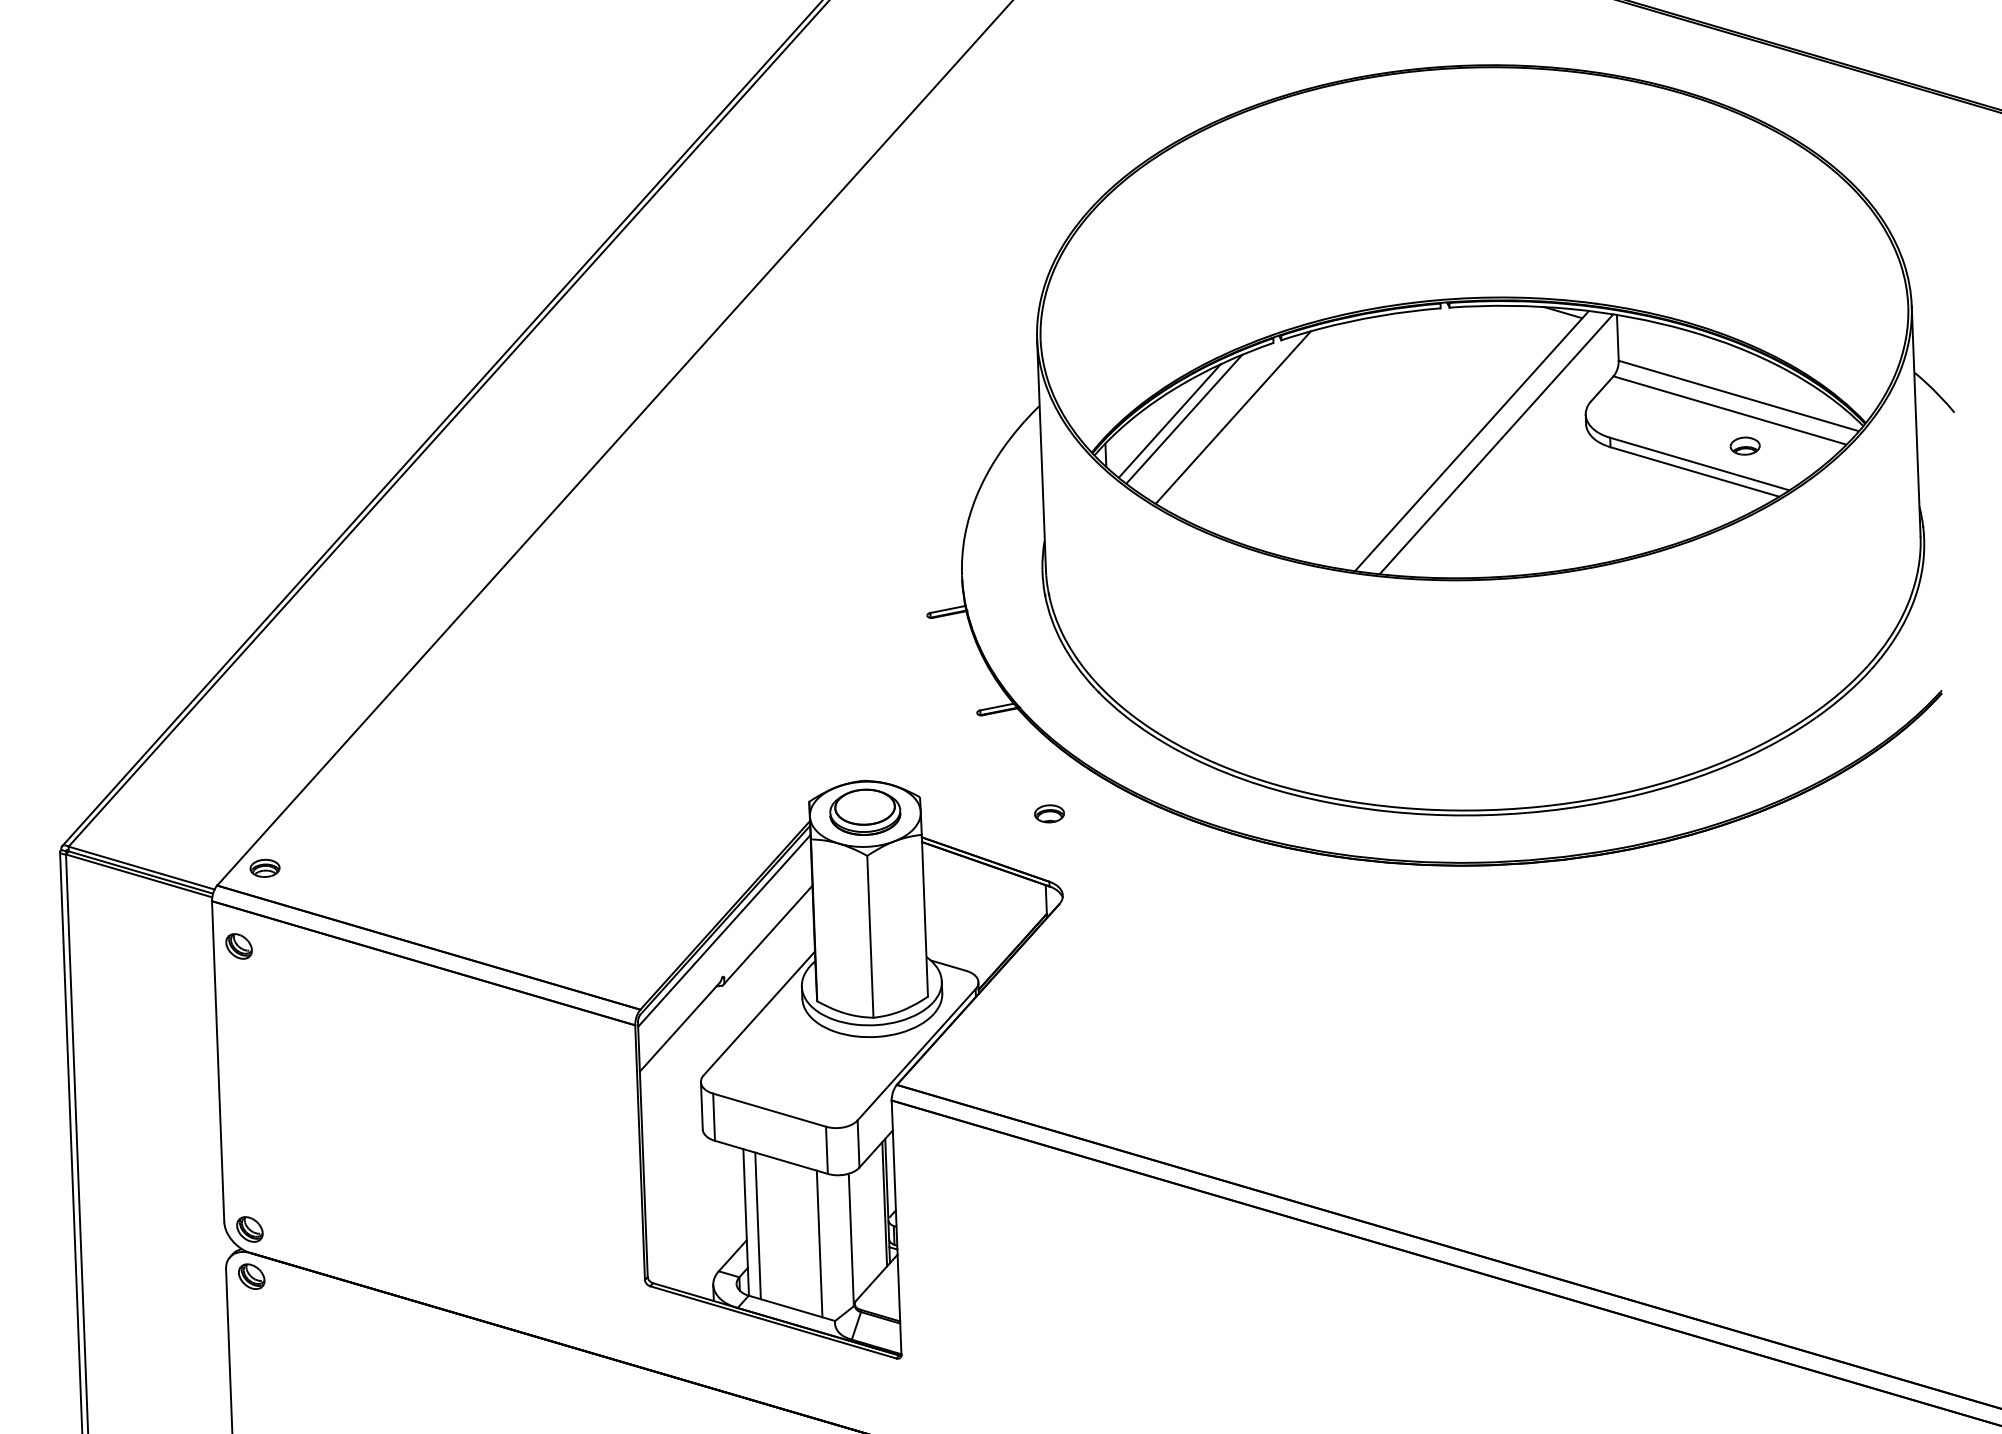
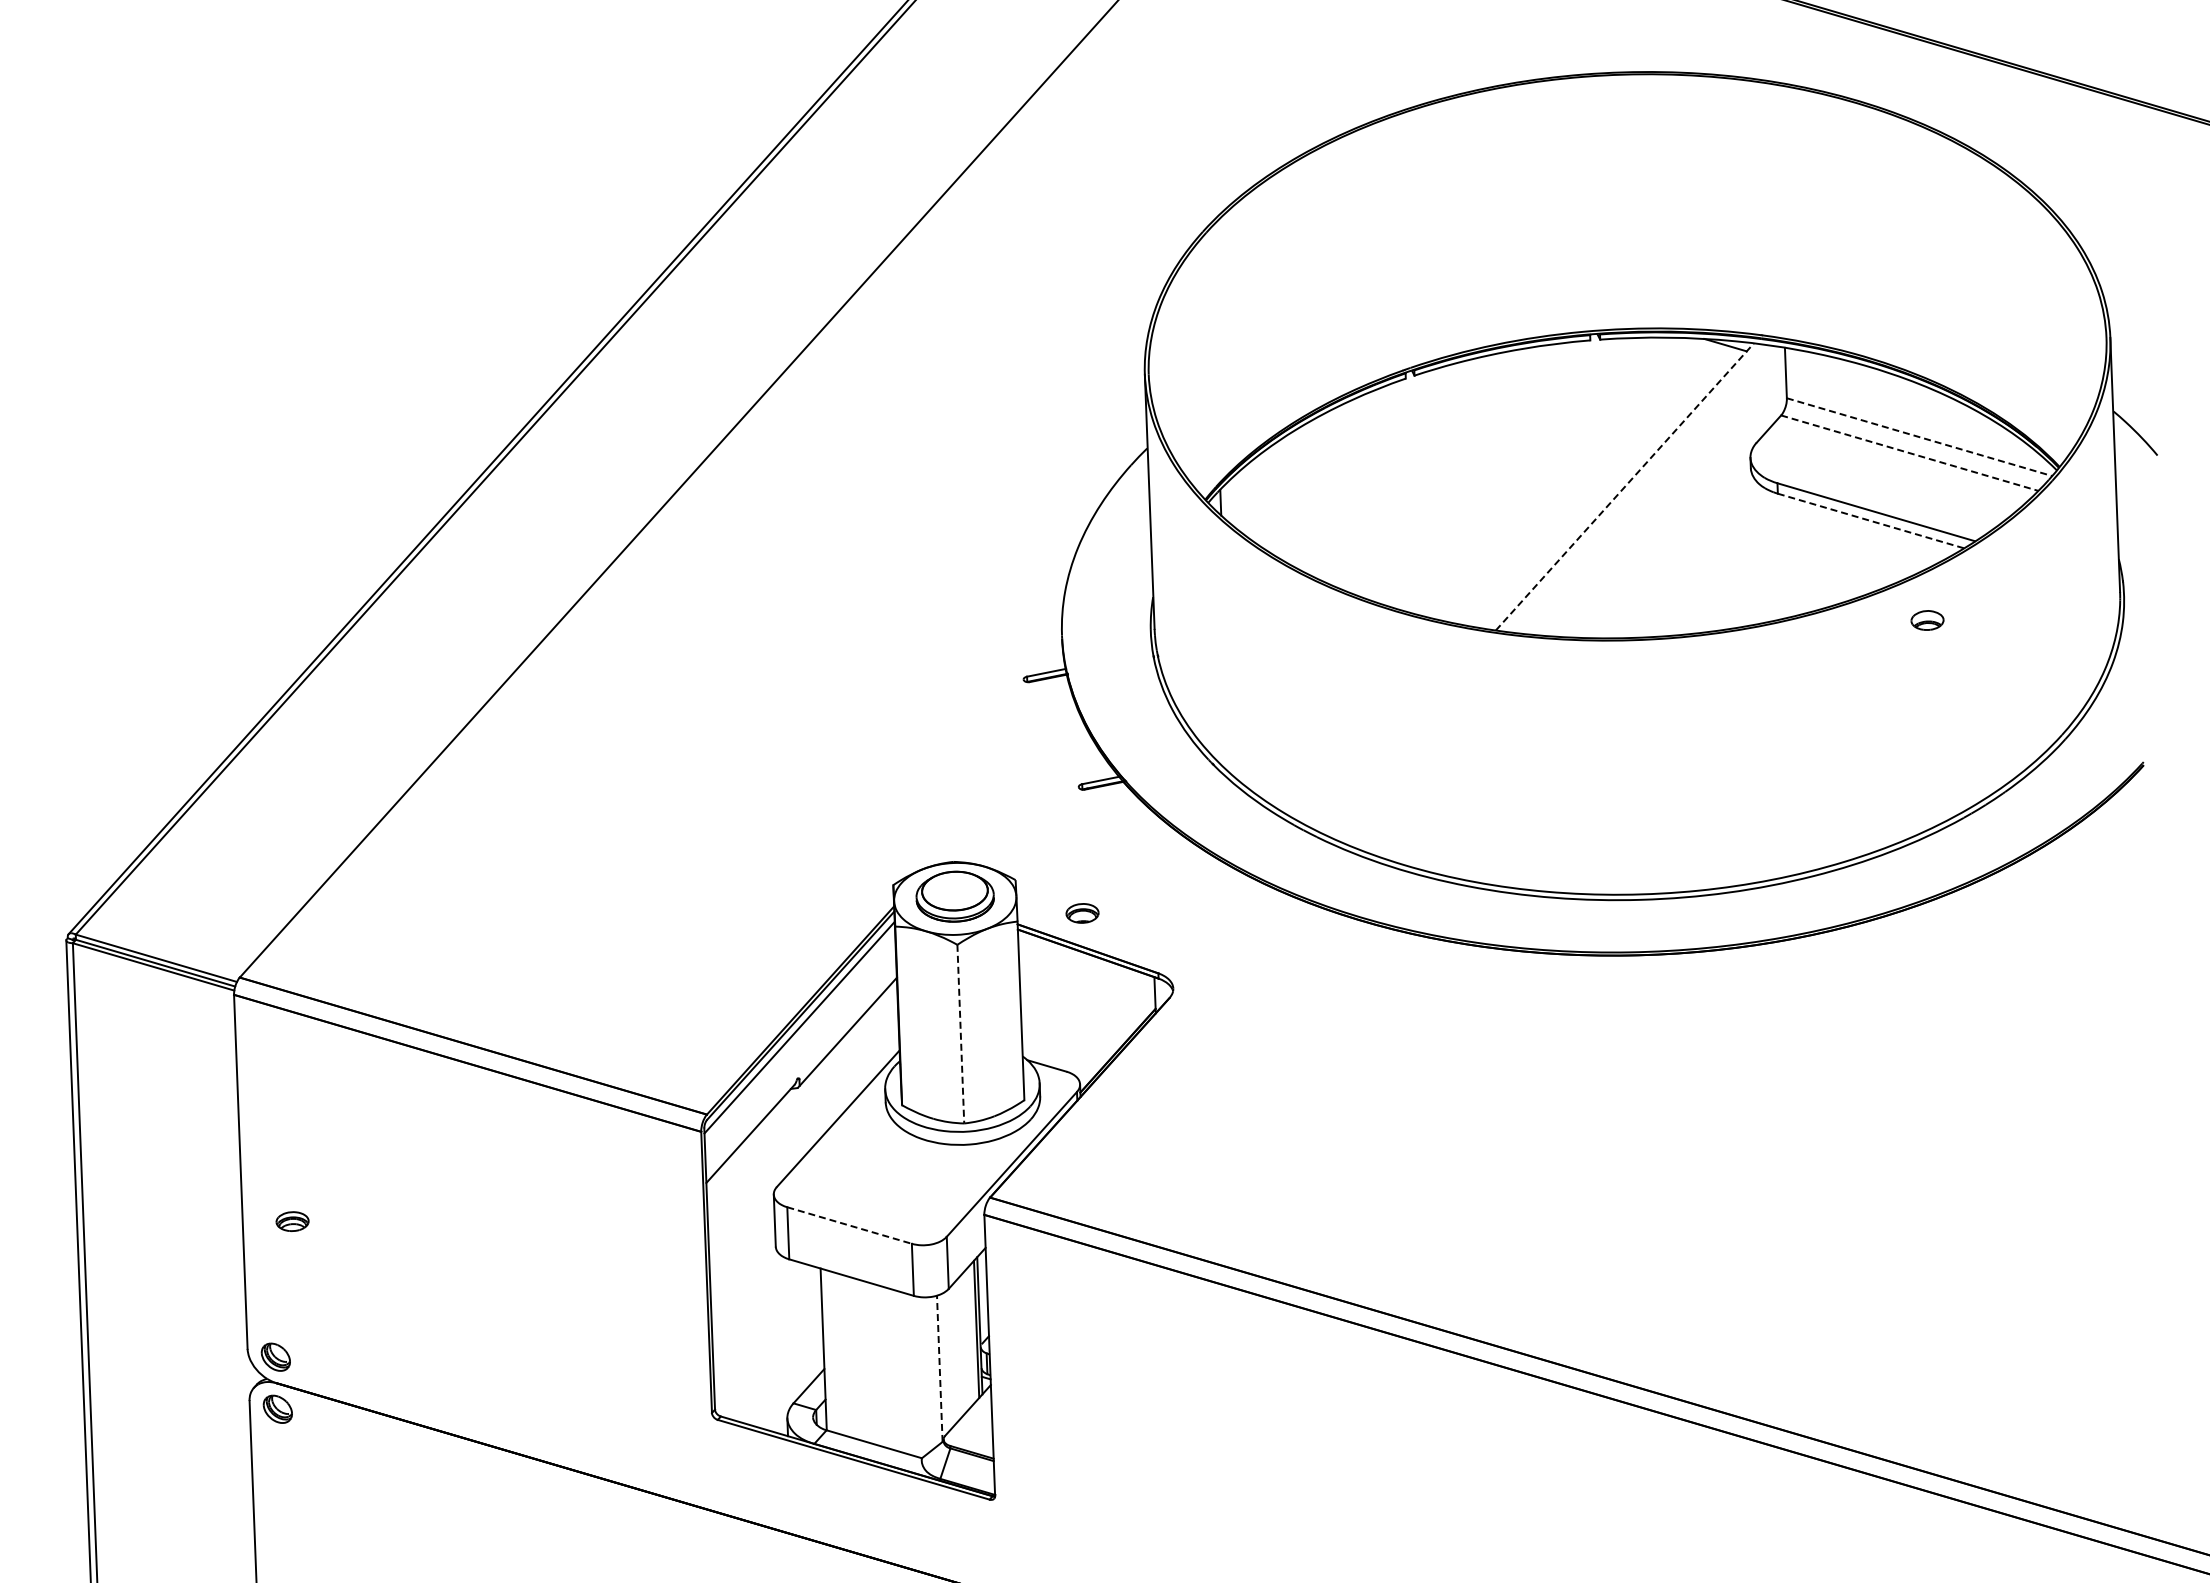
line: (1738, 396) -> (1919, 437), solid -> dashed
line: (1729, 410) -> (1909, 453), solid -> dashed
line: (1233, 417) -> (1361, 460), removed
line: (1184, 418) -> (1307, 462), removed
line: (1169, 420) -> (1291, 464), removed
line: (1471, 440) -> (1624, 486), solid -> dashed
line: (1496, 444) -> (1651, 490), removed
part: (1745, 446) -> (1927, 620), moved
line: (1694, 471) -> (1870, 520), solid -> dashed
part: (1049, 813) -> (1082, 913), moved
part: (264, 868) -> (292, 1221), moved
line: (870, 937) -> (960, 1034), solid -> dashed
part: (238, 946) -> (263, 1044), removed
line: (769, 1110) -> (849, 1225), solid -> dashed
line: (757, 1226) -> (836, 1353), removed
line: (851, 1239) -> (939, 1368), solid -> dashed
line: (819, 1244) -> (904, 1373), removed

